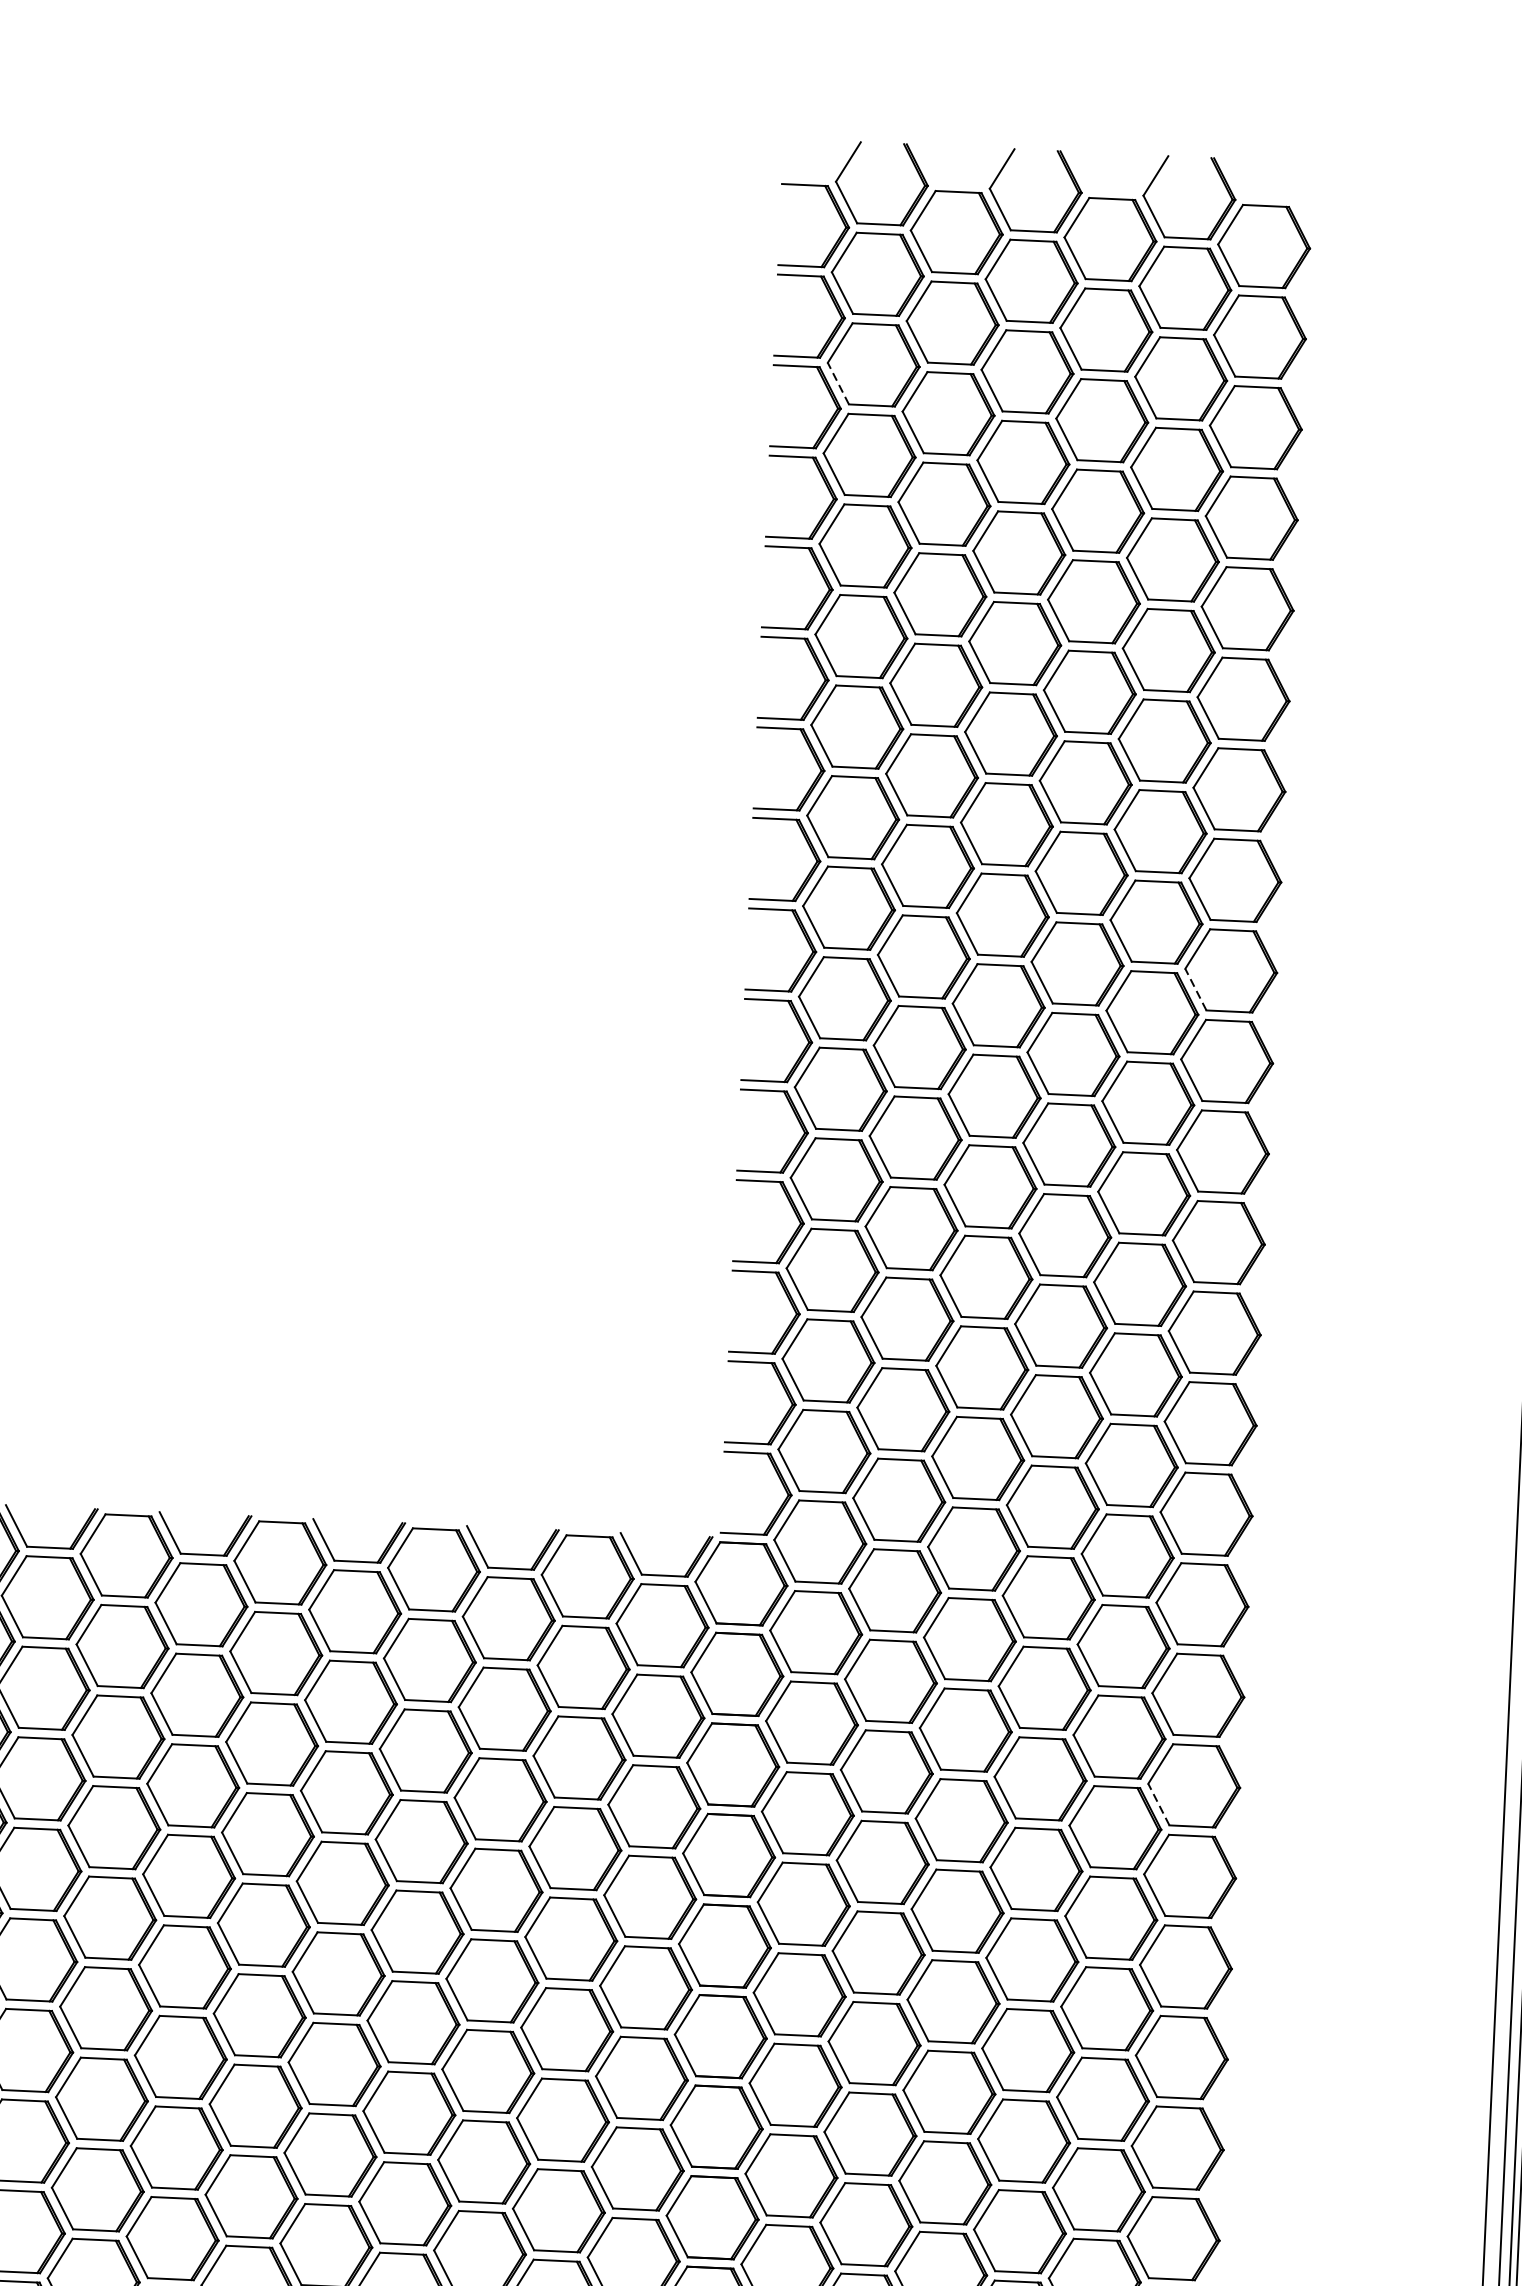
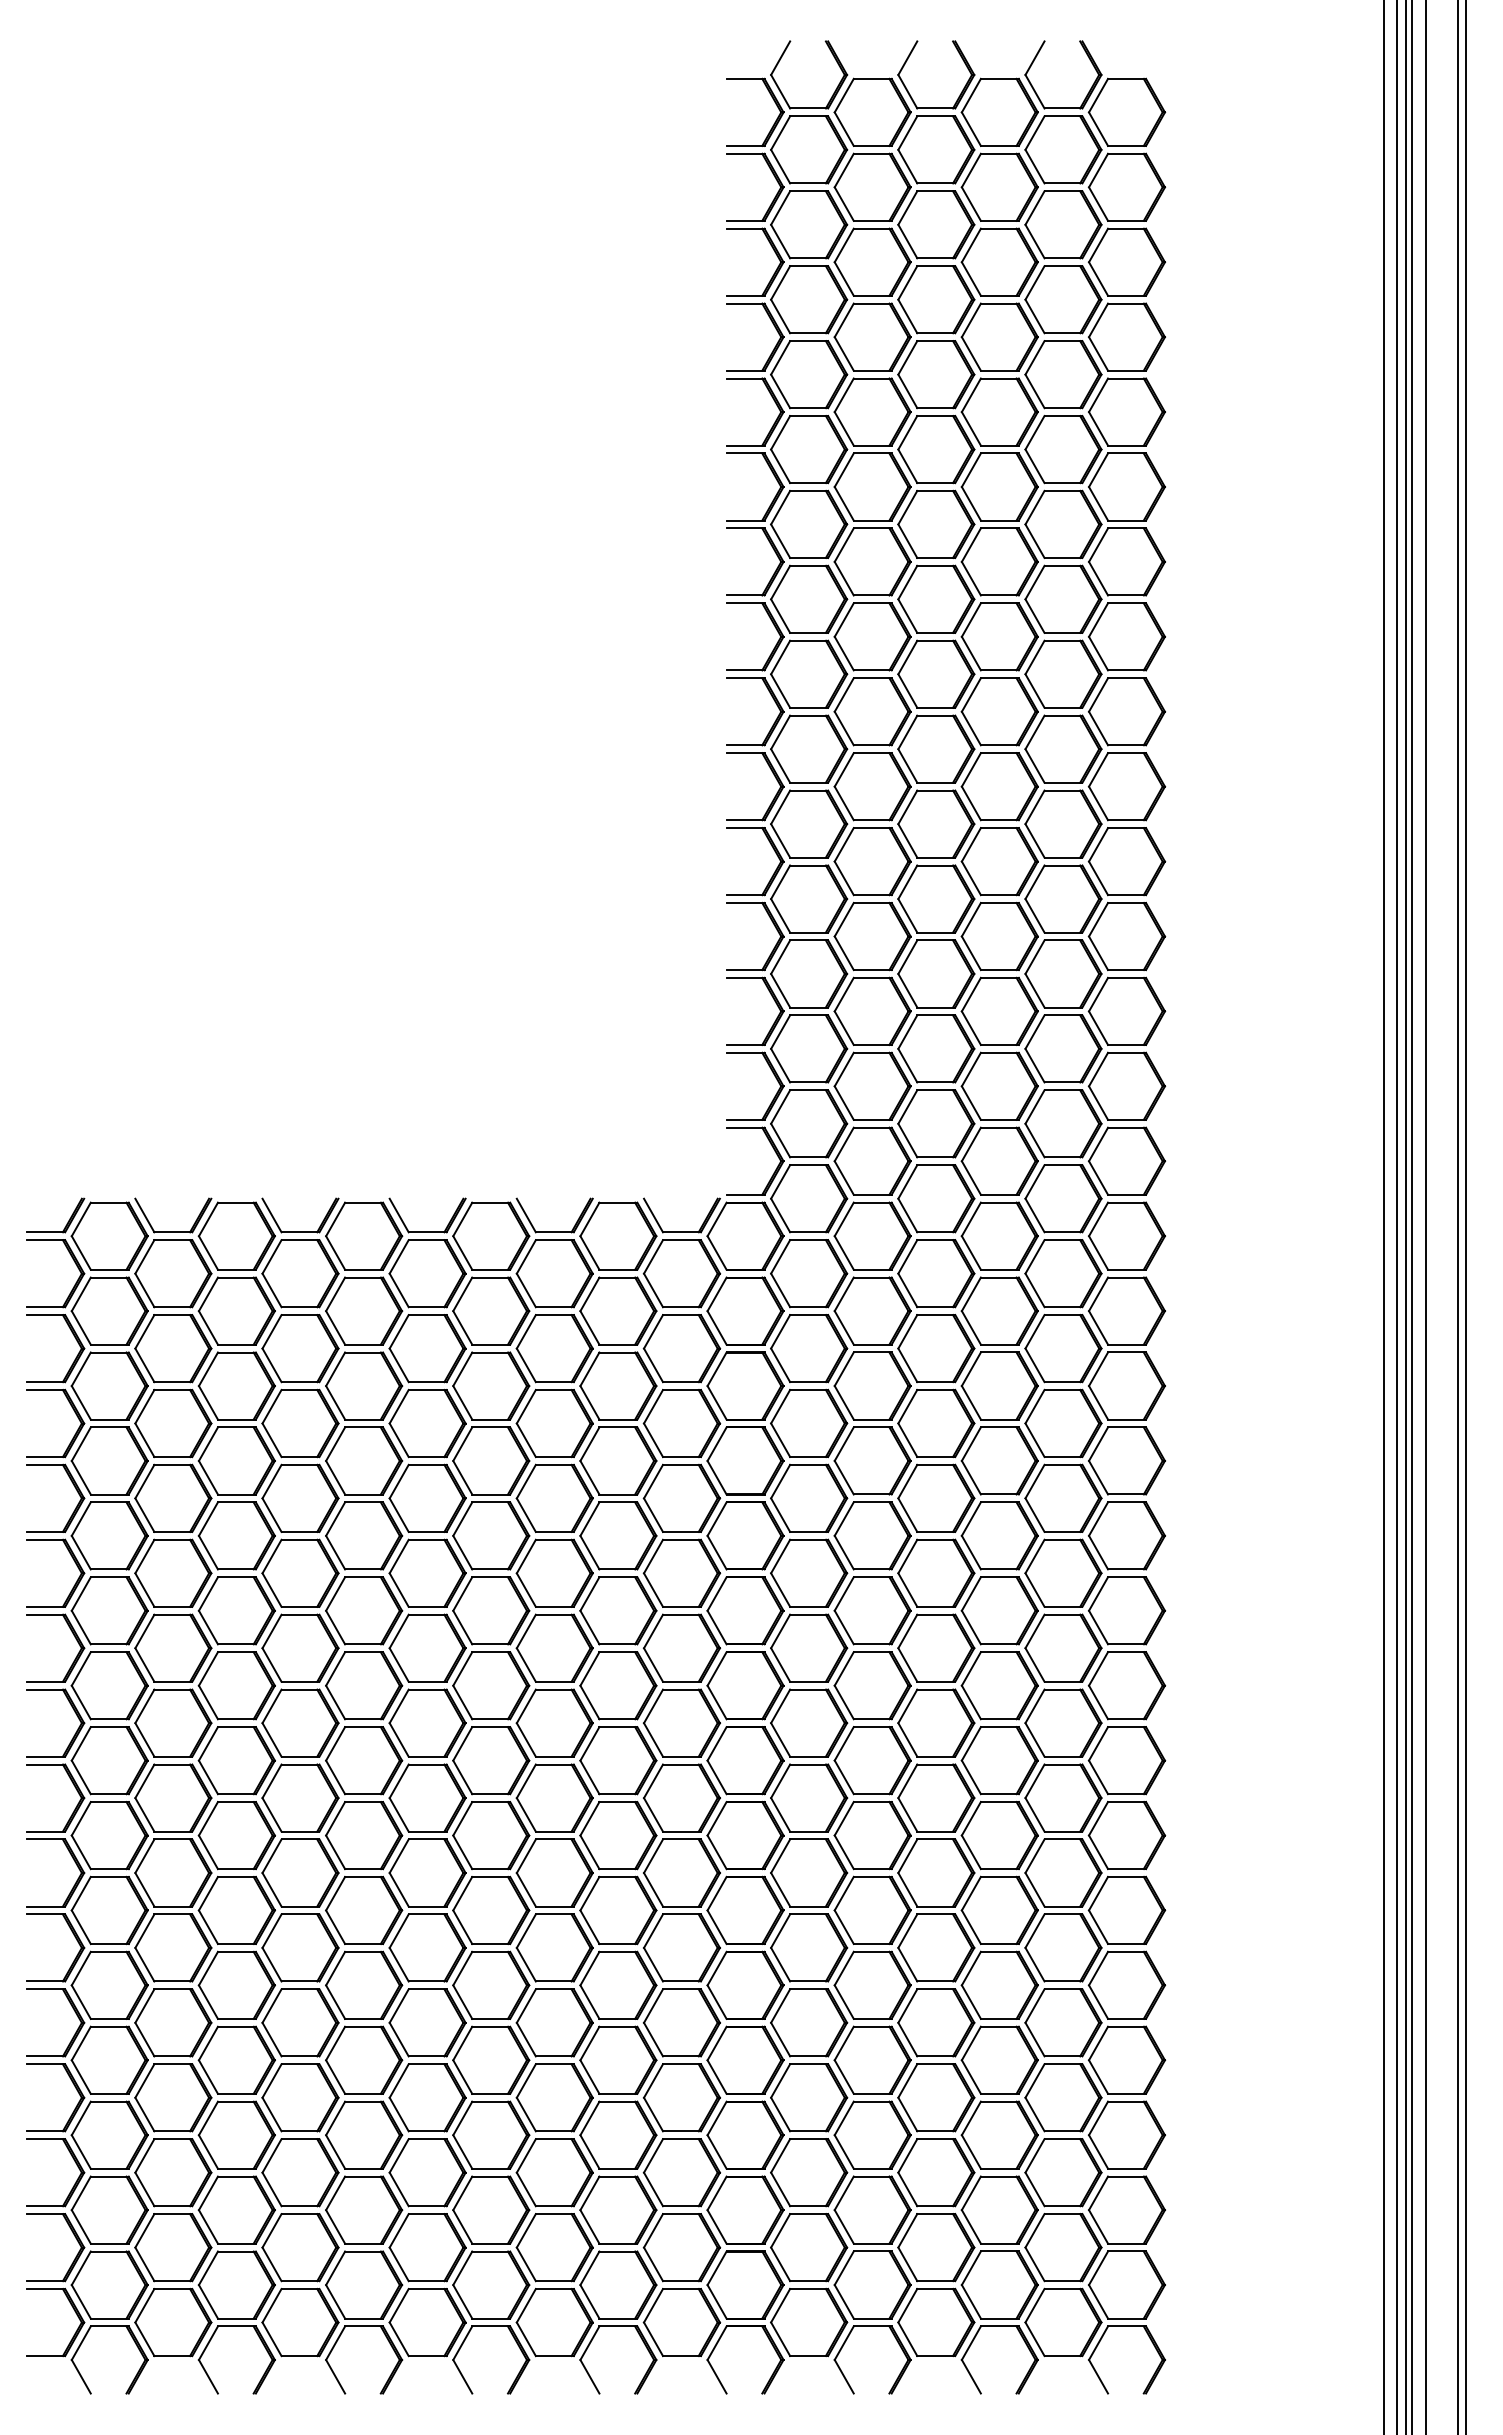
line: (838, 383) -> (780, 241), dashed -> solid
line: (1195, 989) -> (1098, 728), dashed -> solid
line: (1158, 1804) -> (1098, 1402), dashed -> solid

